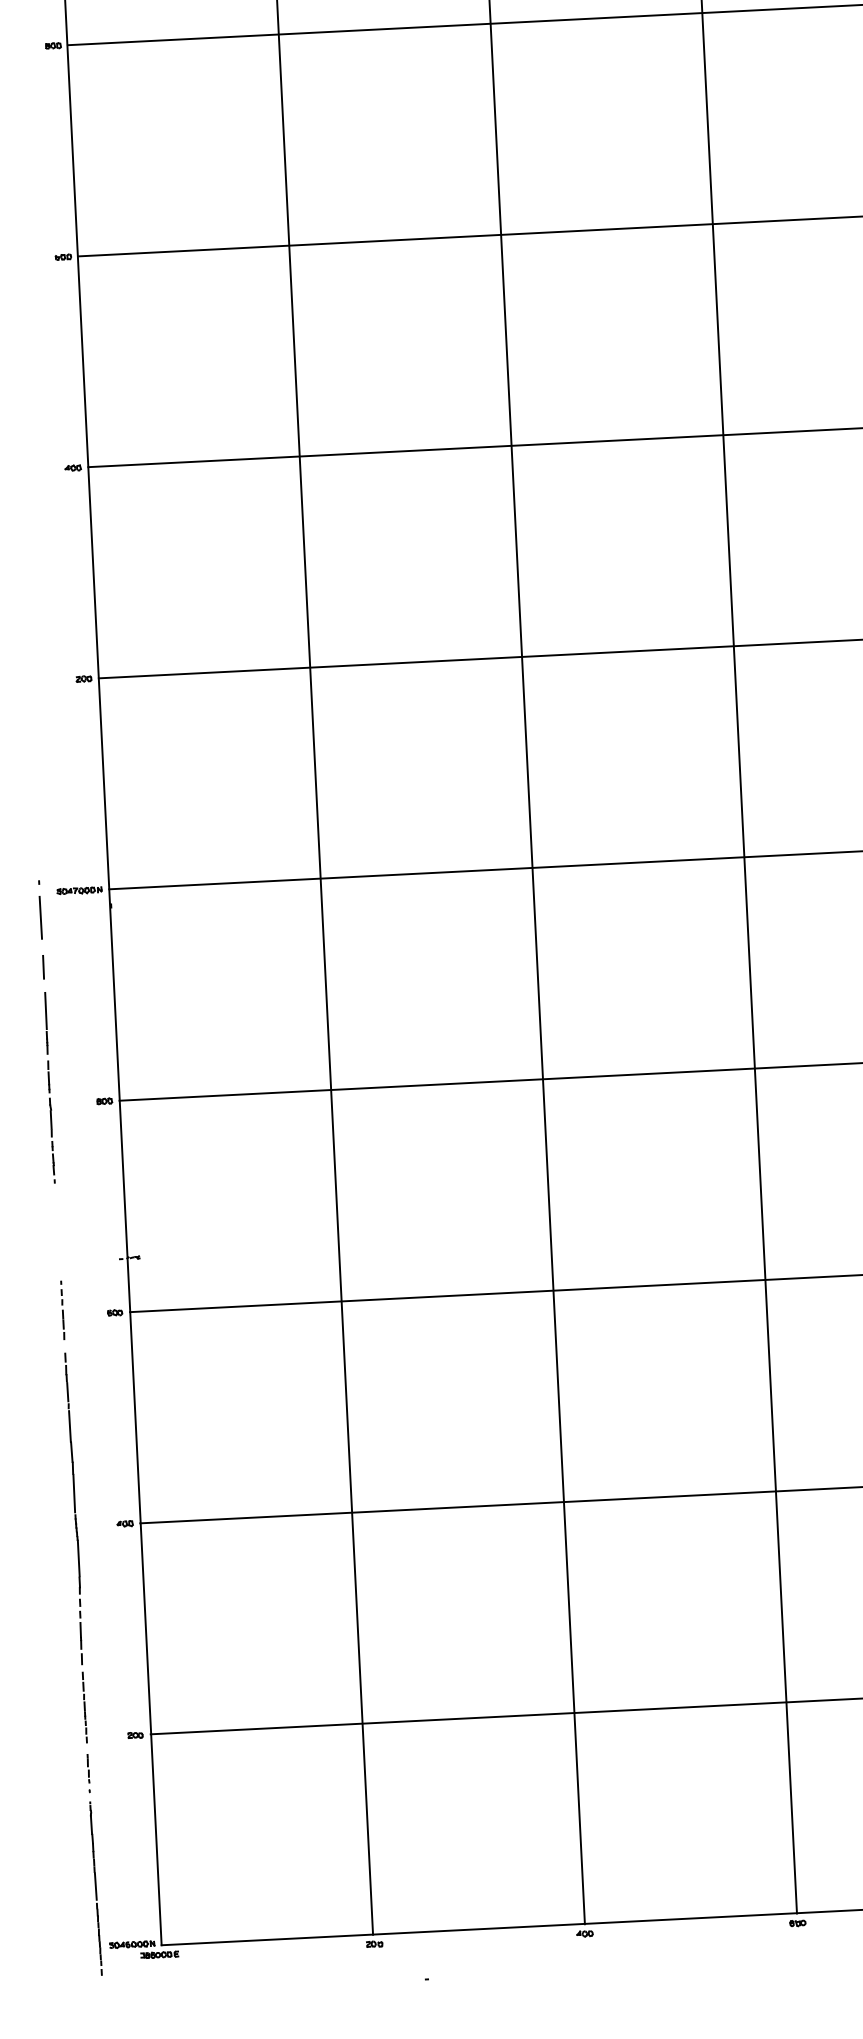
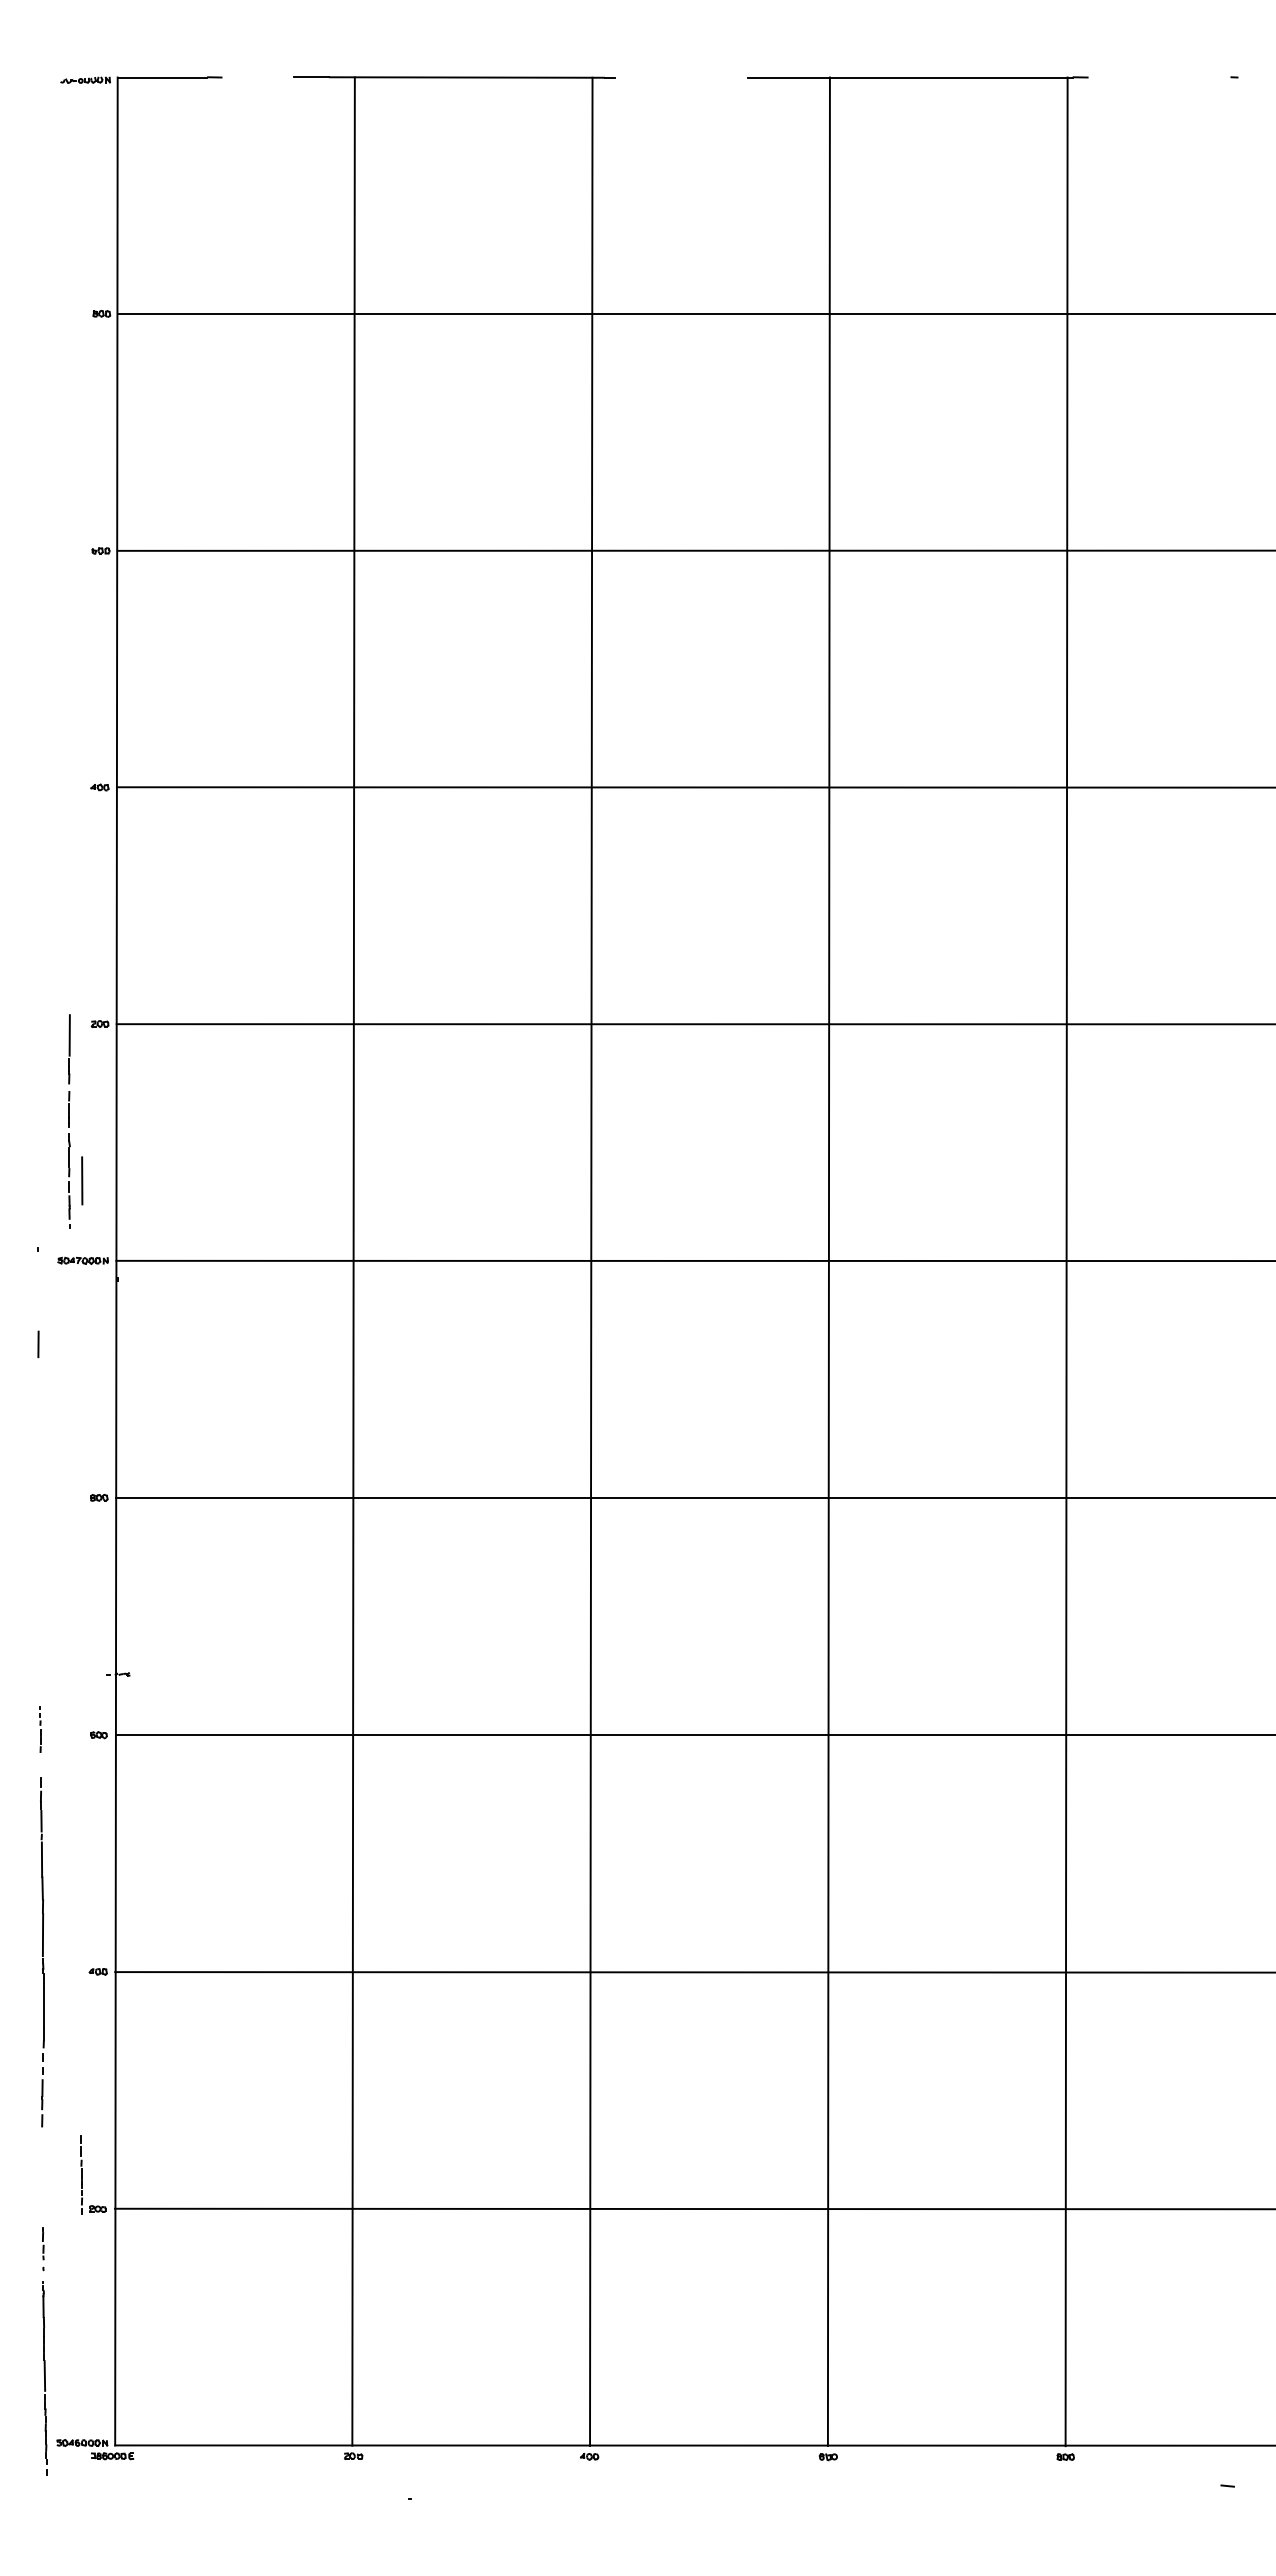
line: (41, 917) -> (82, 1180), moved
line: (49, 1087) -> (69, 1121), moved
part: (62, 1310) -> (40, 1729), size x0.7
part: (84, 1707) -> (81, 2174), moved

